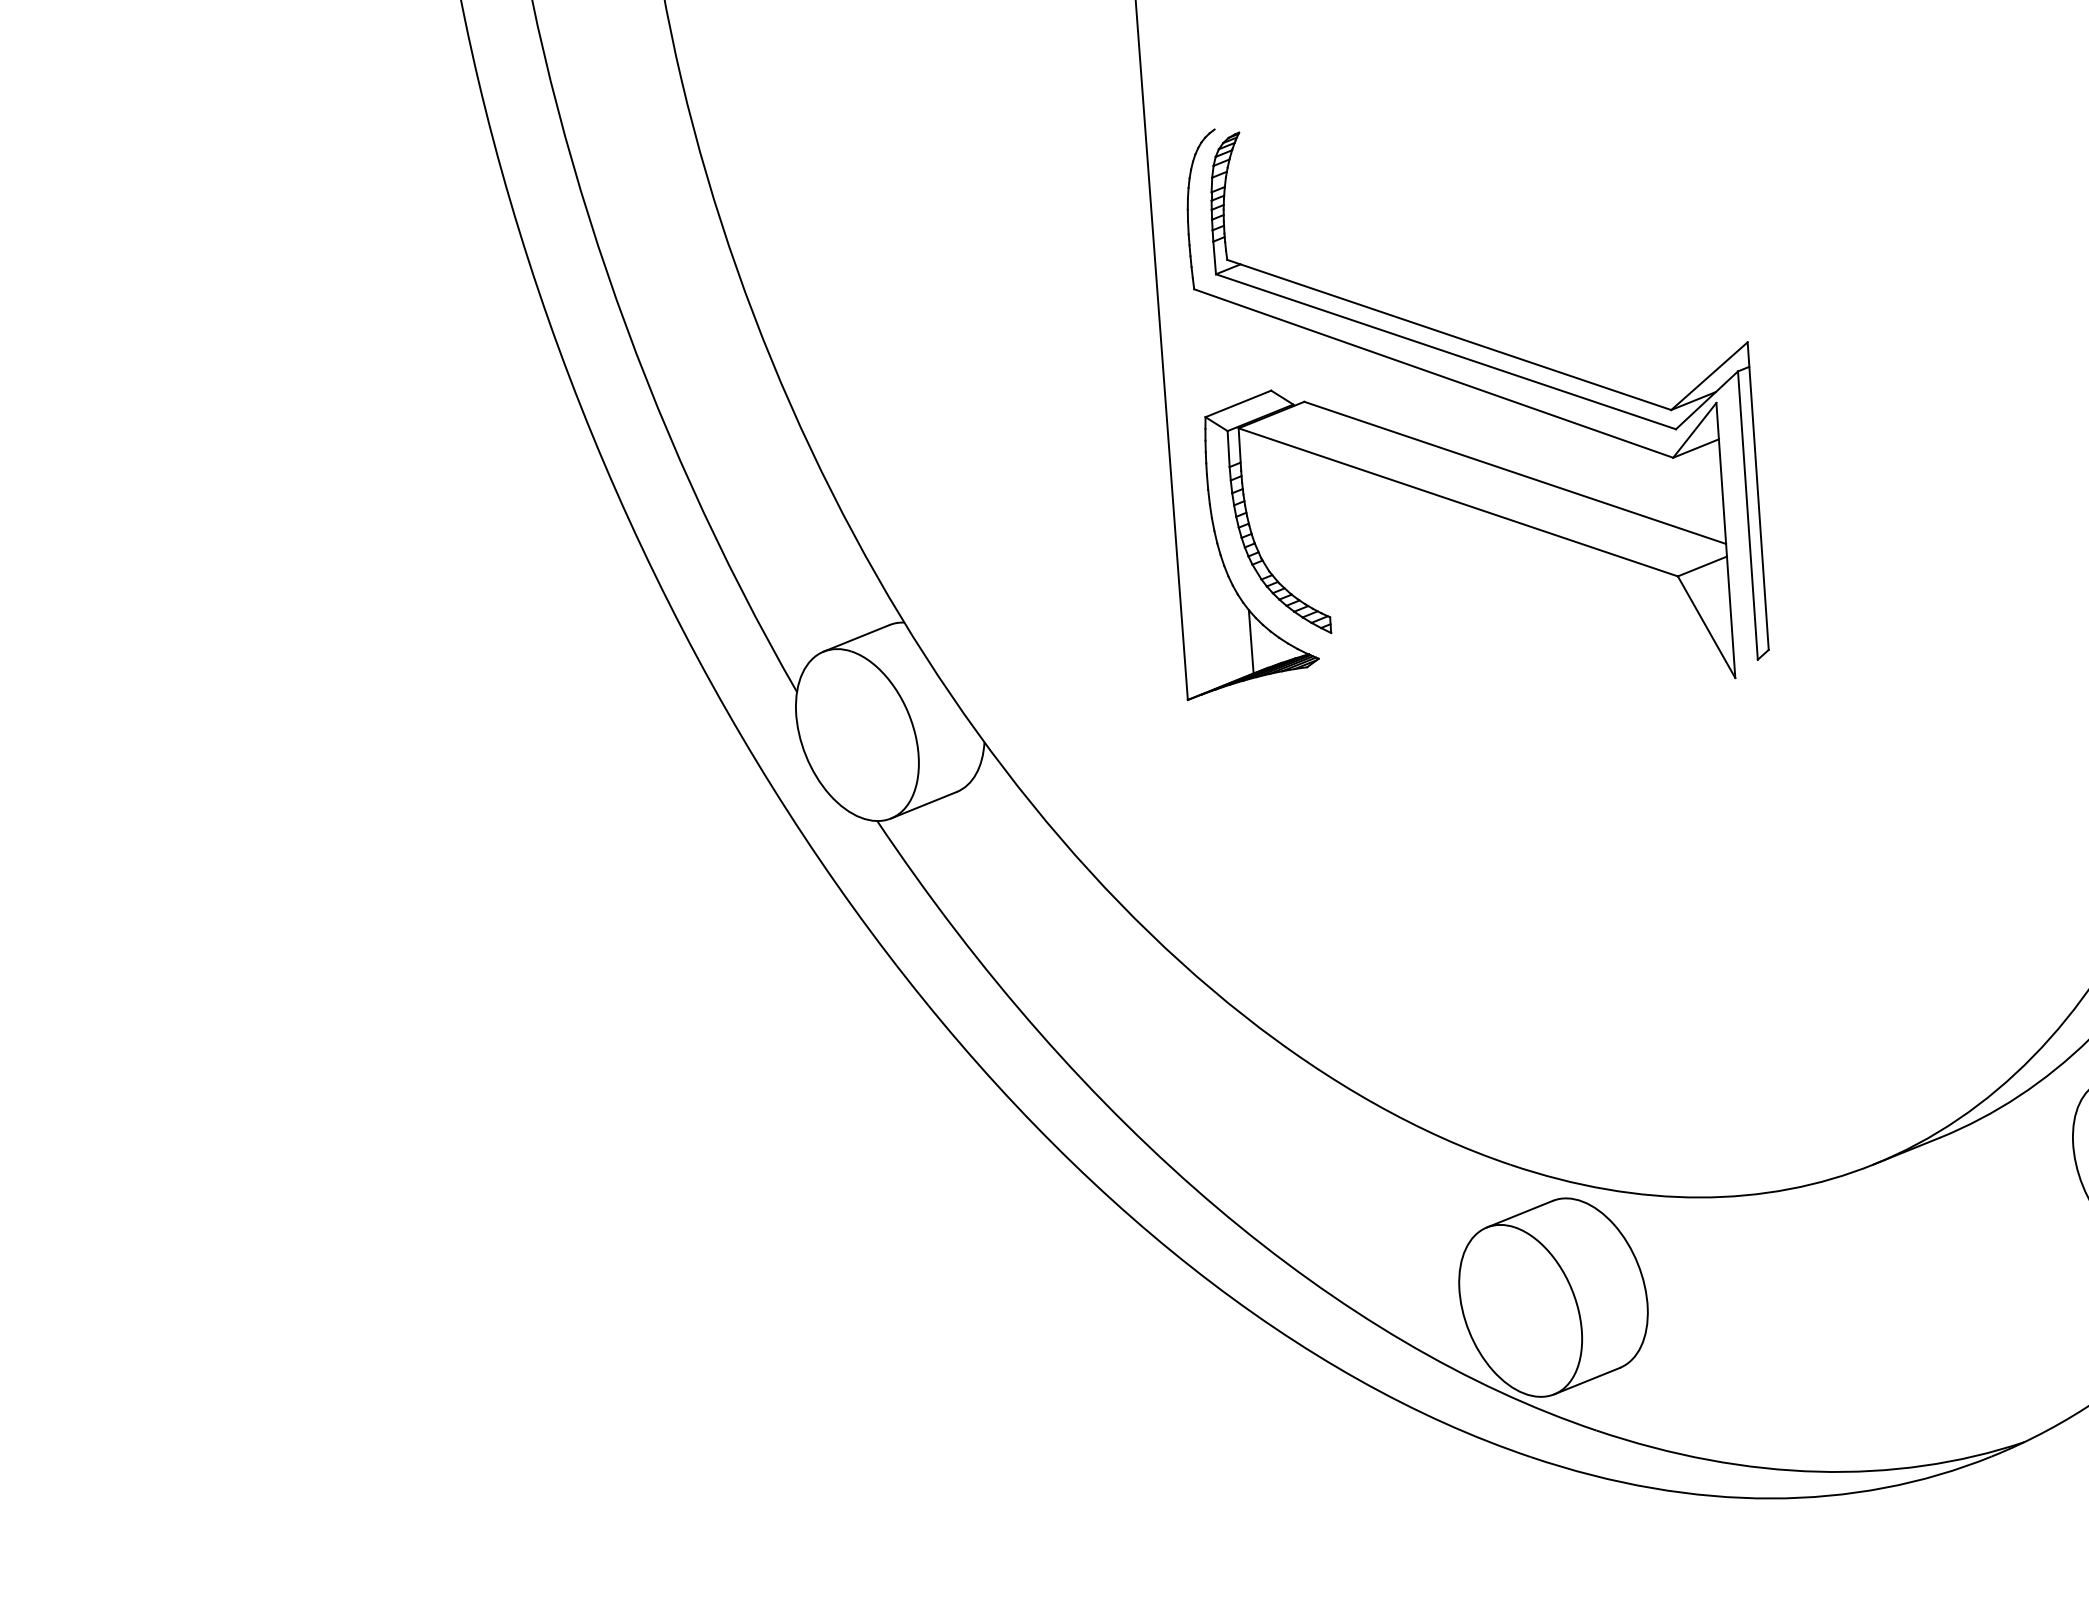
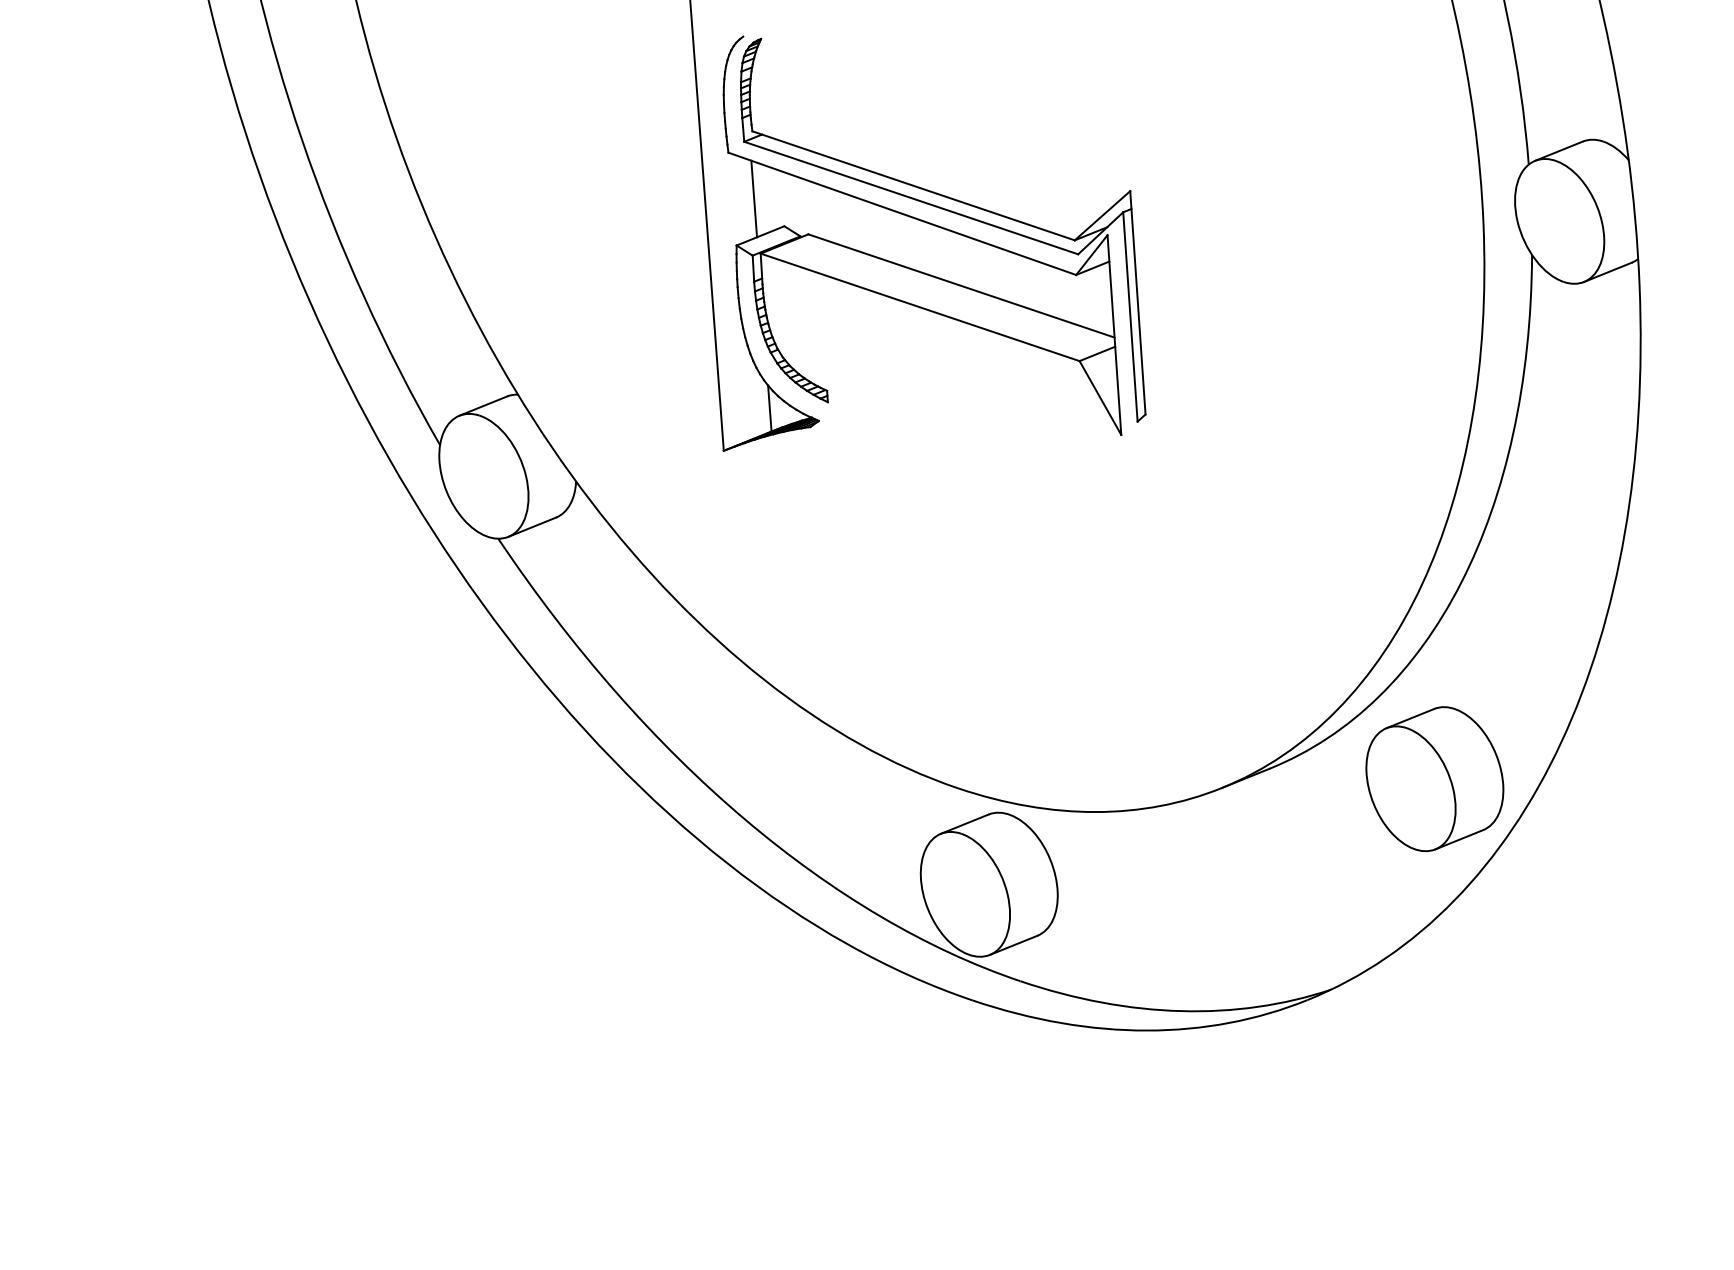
line: (1230, 352) -> (754, 198), added

